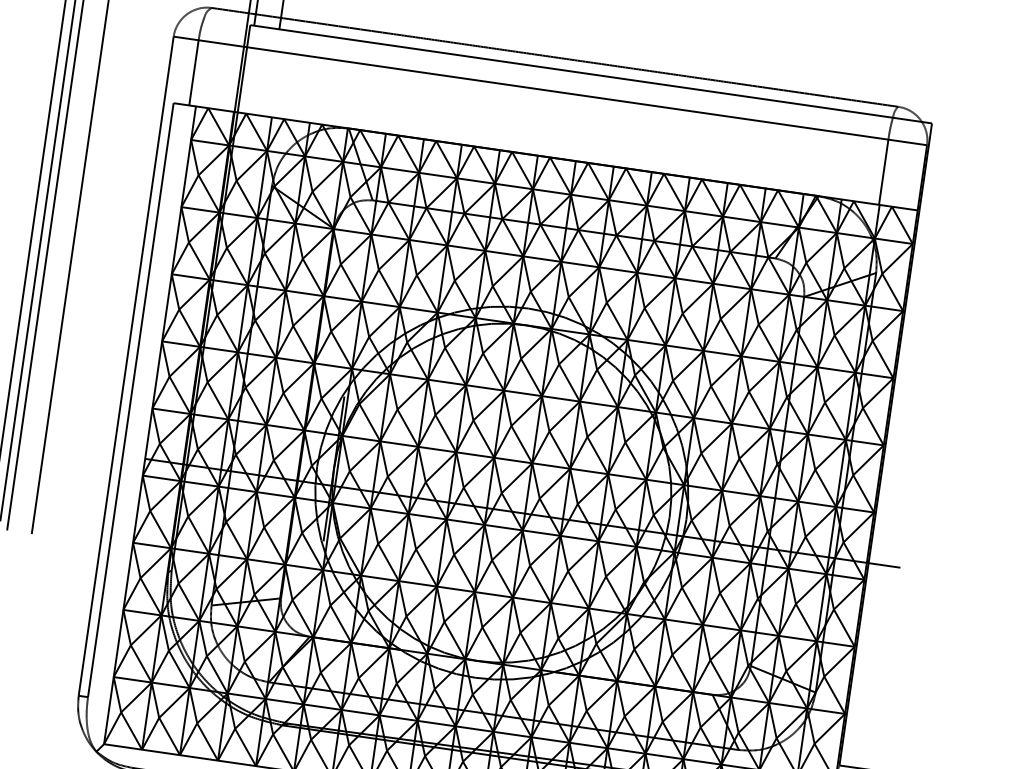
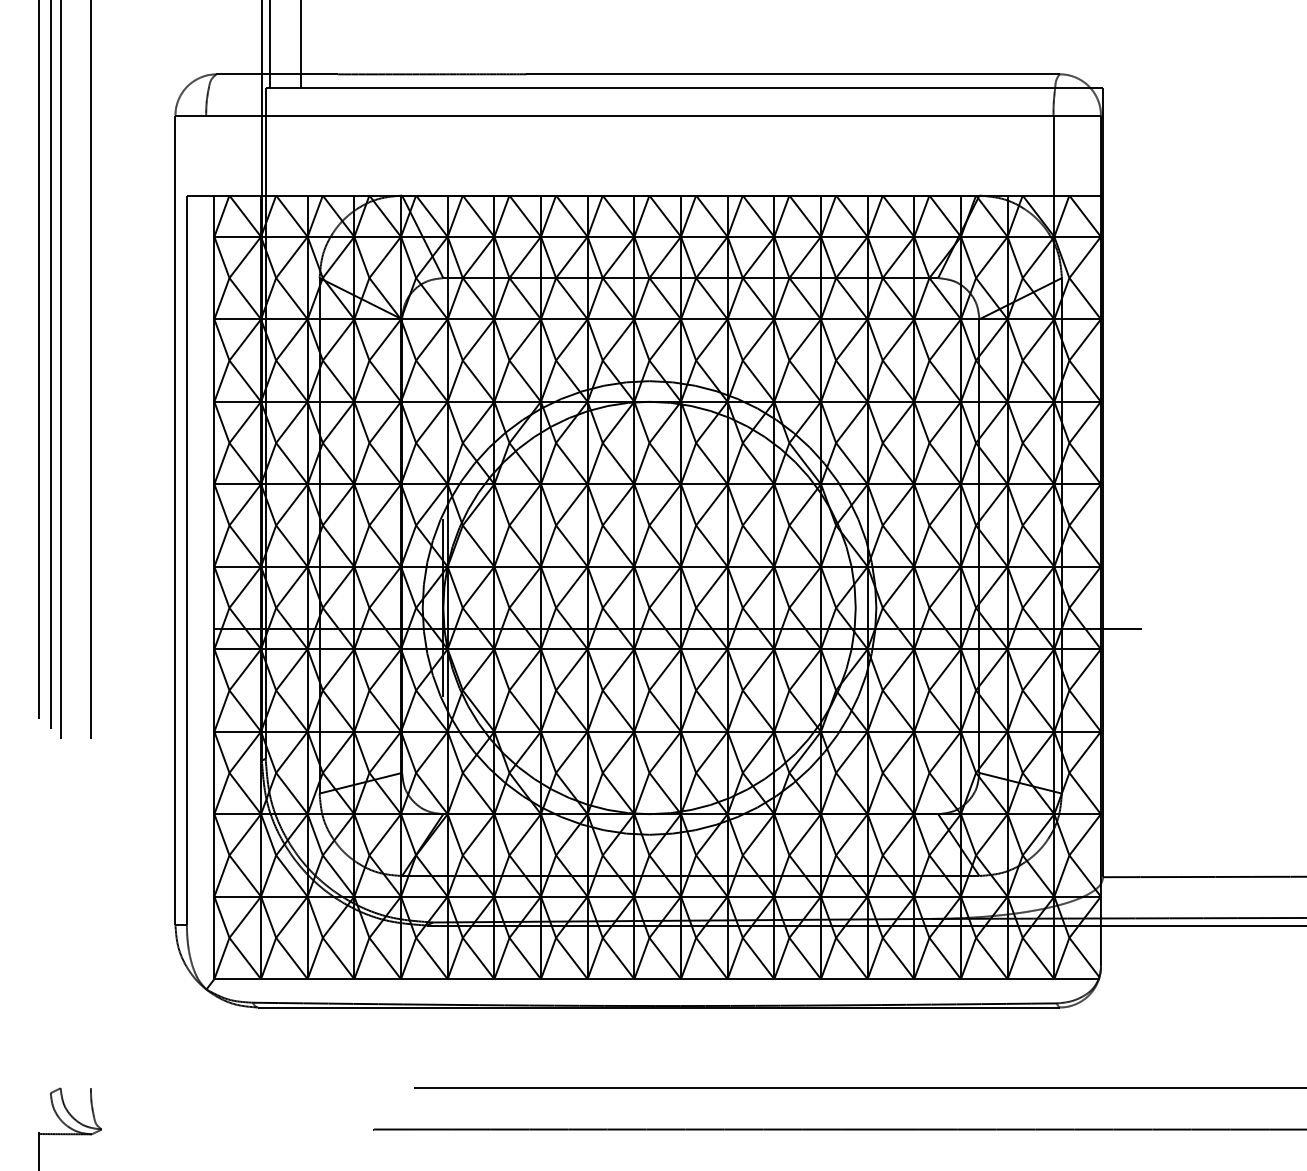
line: (194, 72) -> (206, 155), removed

